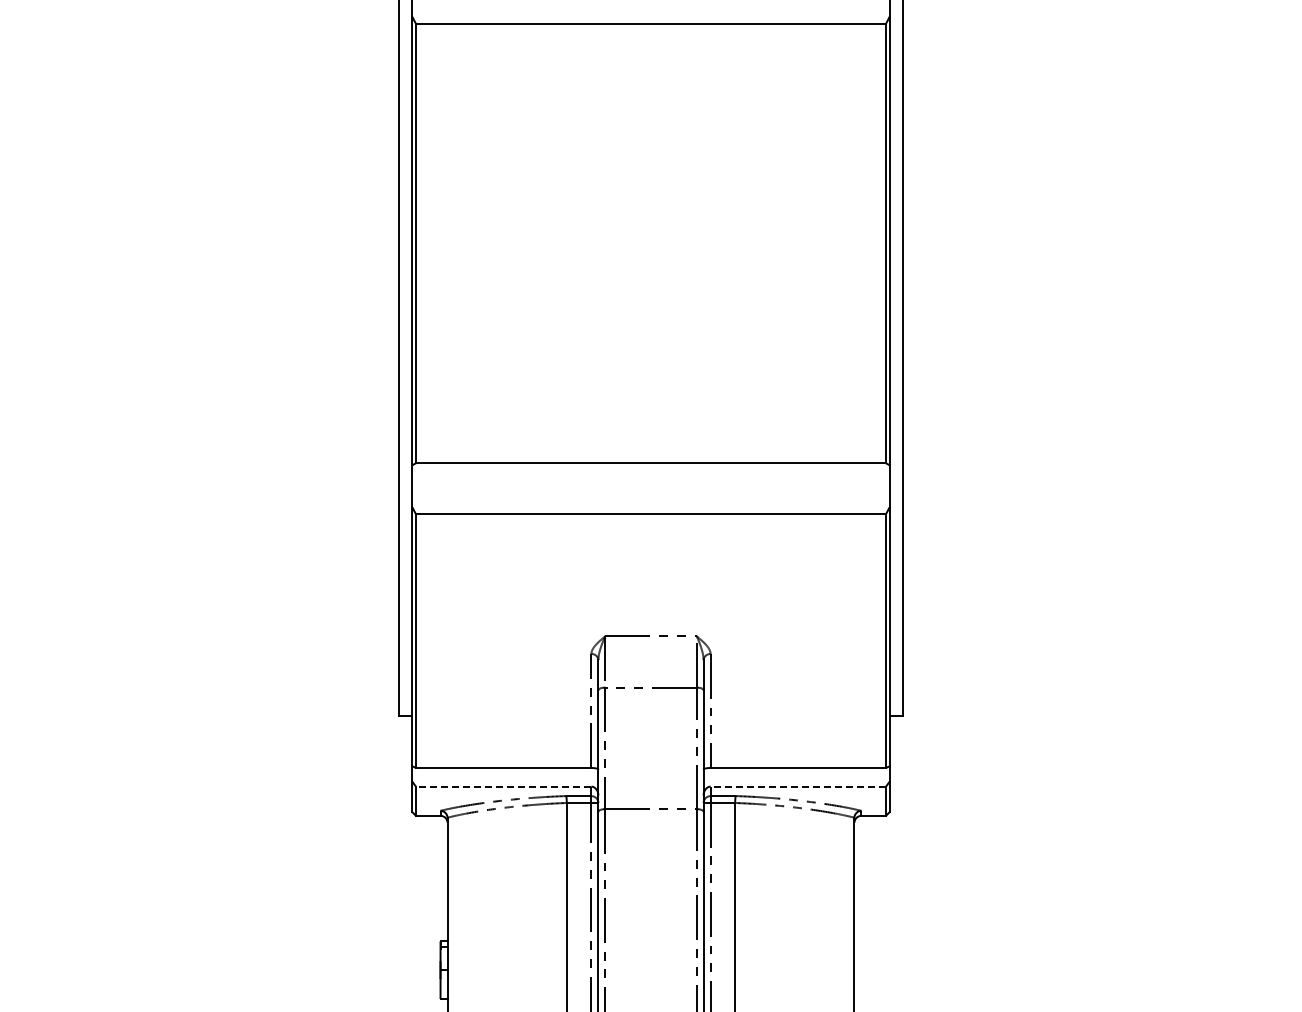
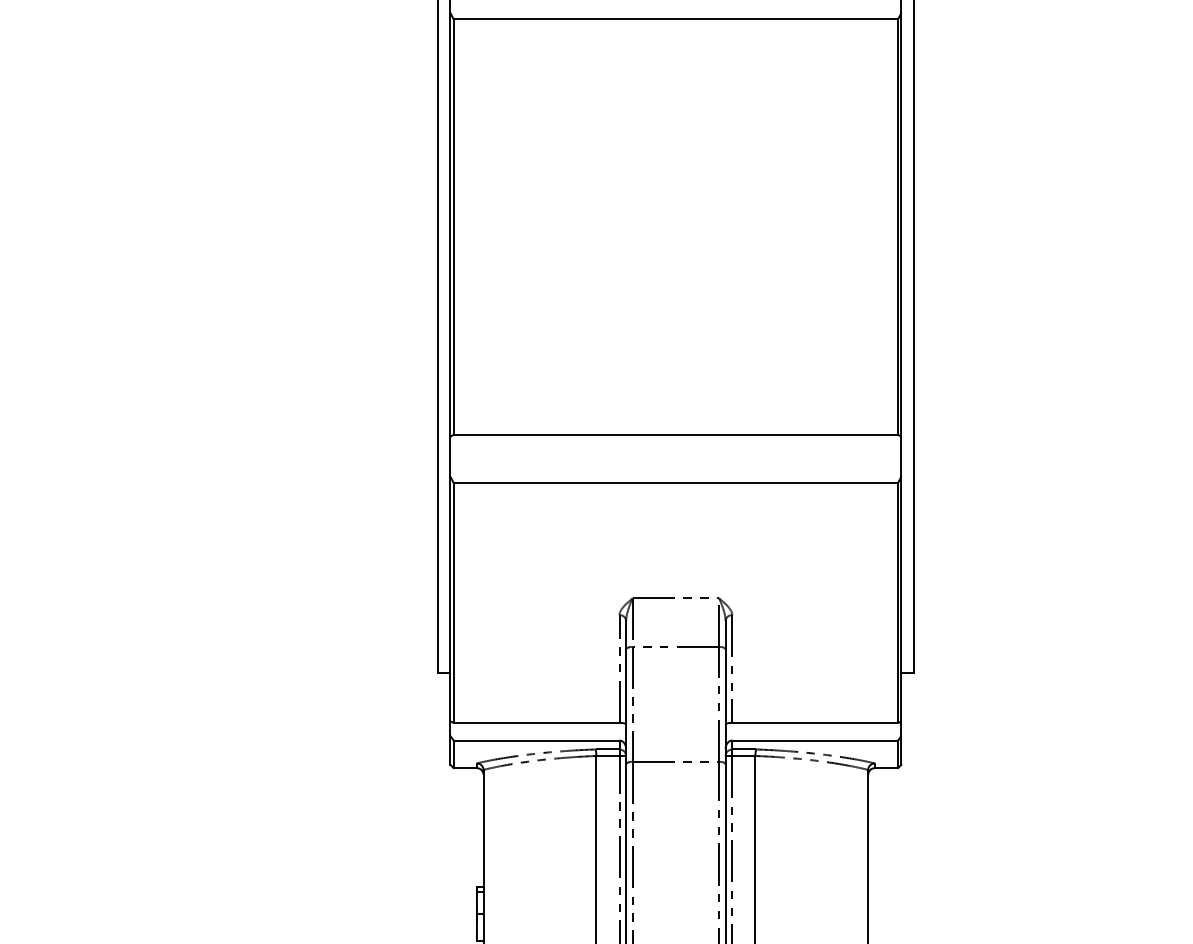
line: (503, 786) -> (536, 740), dashed -> solid
line: (798, 786) -> (815, 740), dashed -> solid

